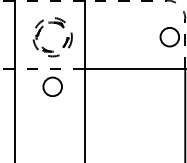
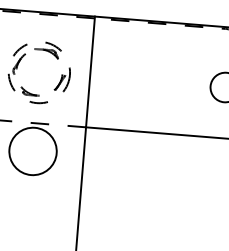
circle: (52, 86) -> (32, 150), size x1.6

